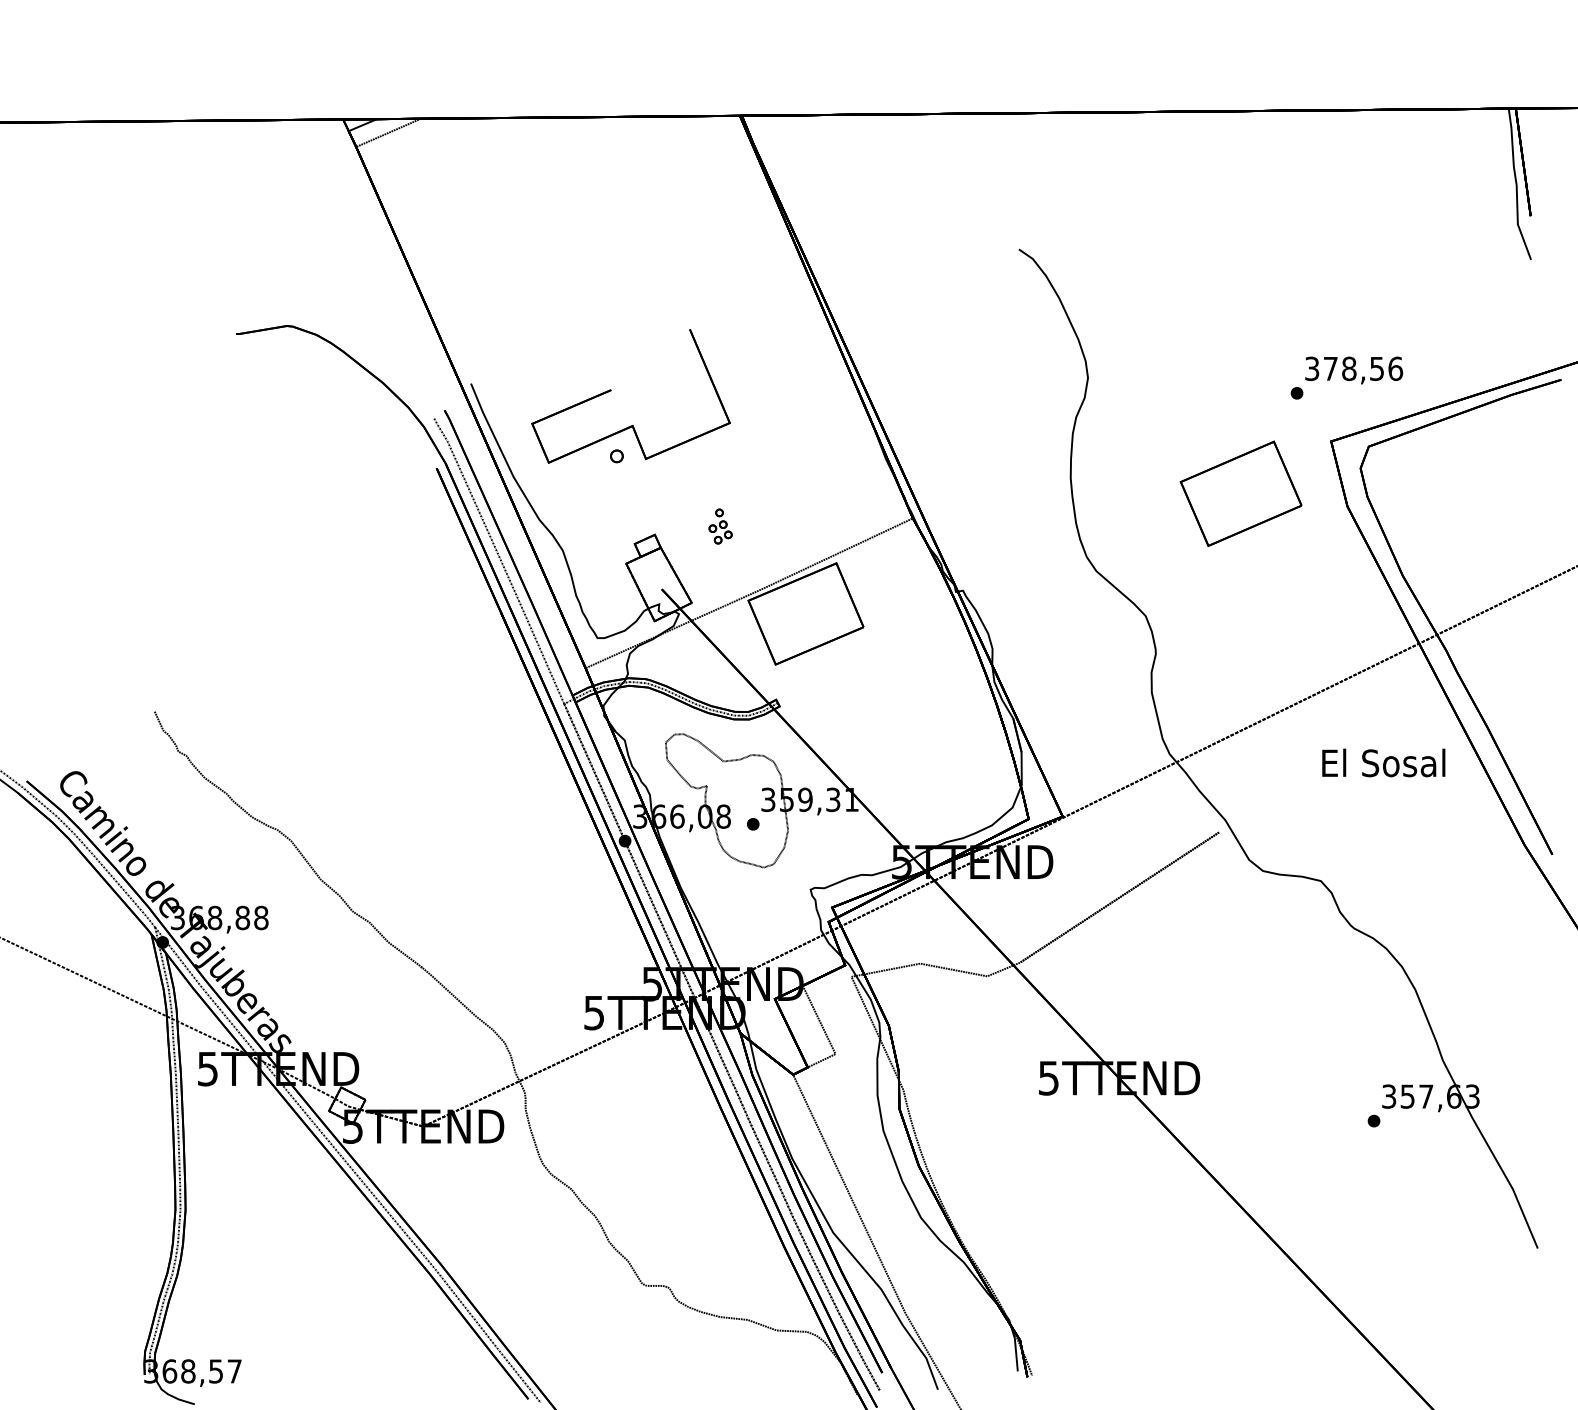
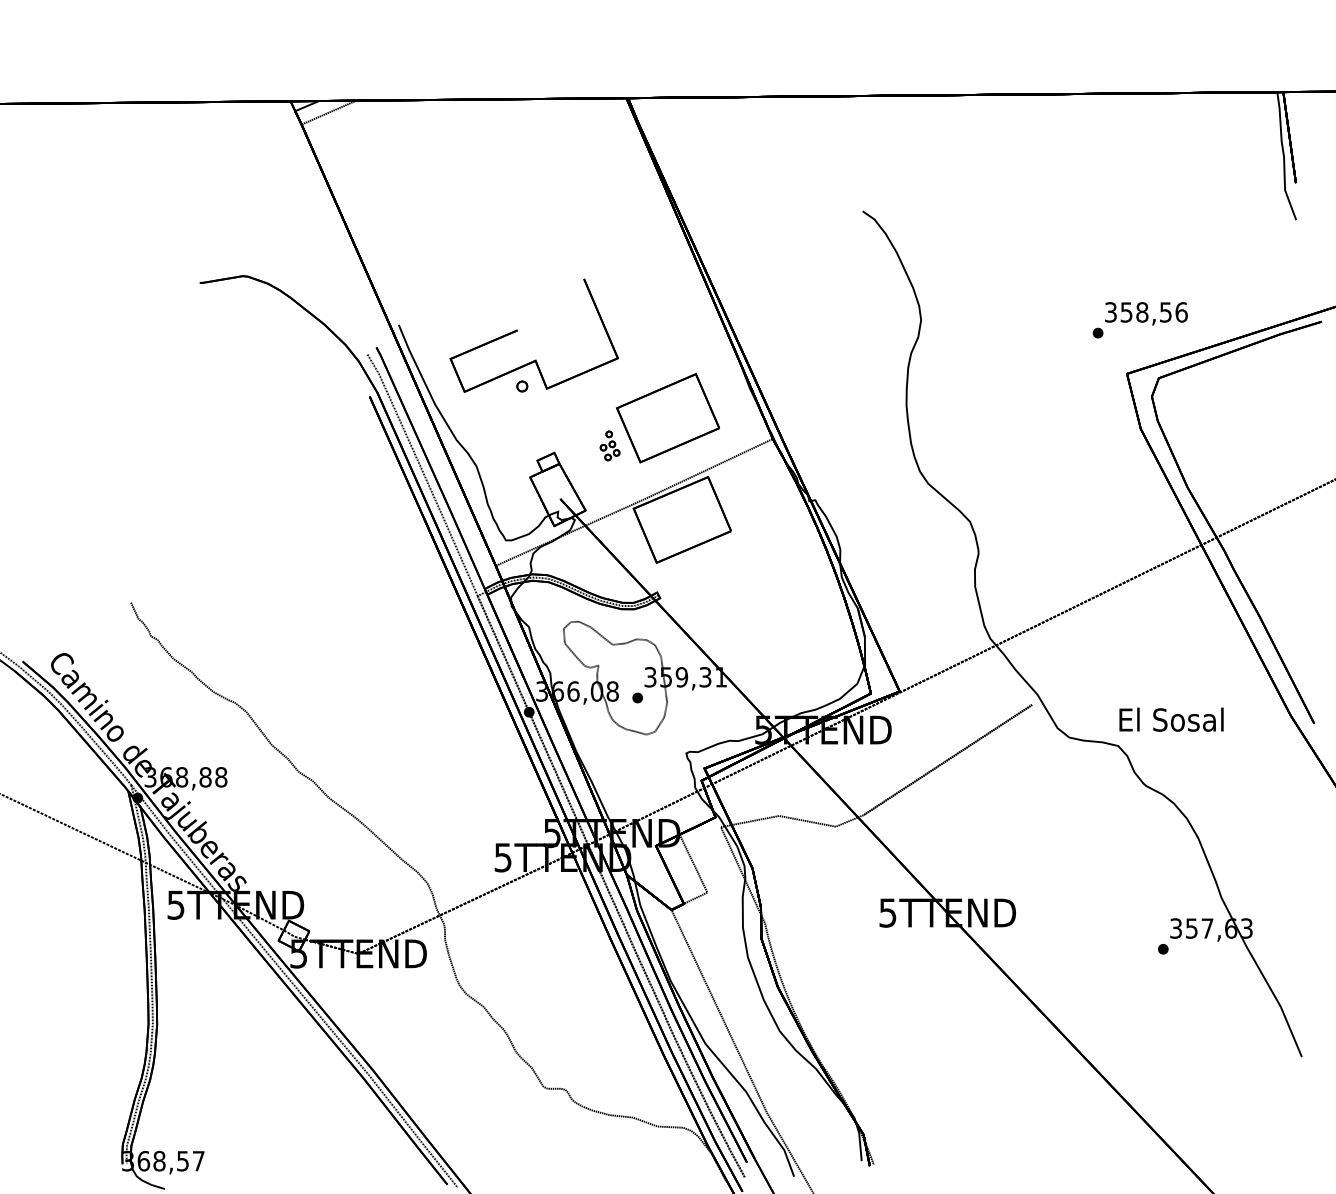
text: (1330, 369) -> (1126, 312), 378,56 -> 358,56
part: (1240, 493) -> (667, 417), moved
text: (1383, 762) -> (1171, 719), moved

